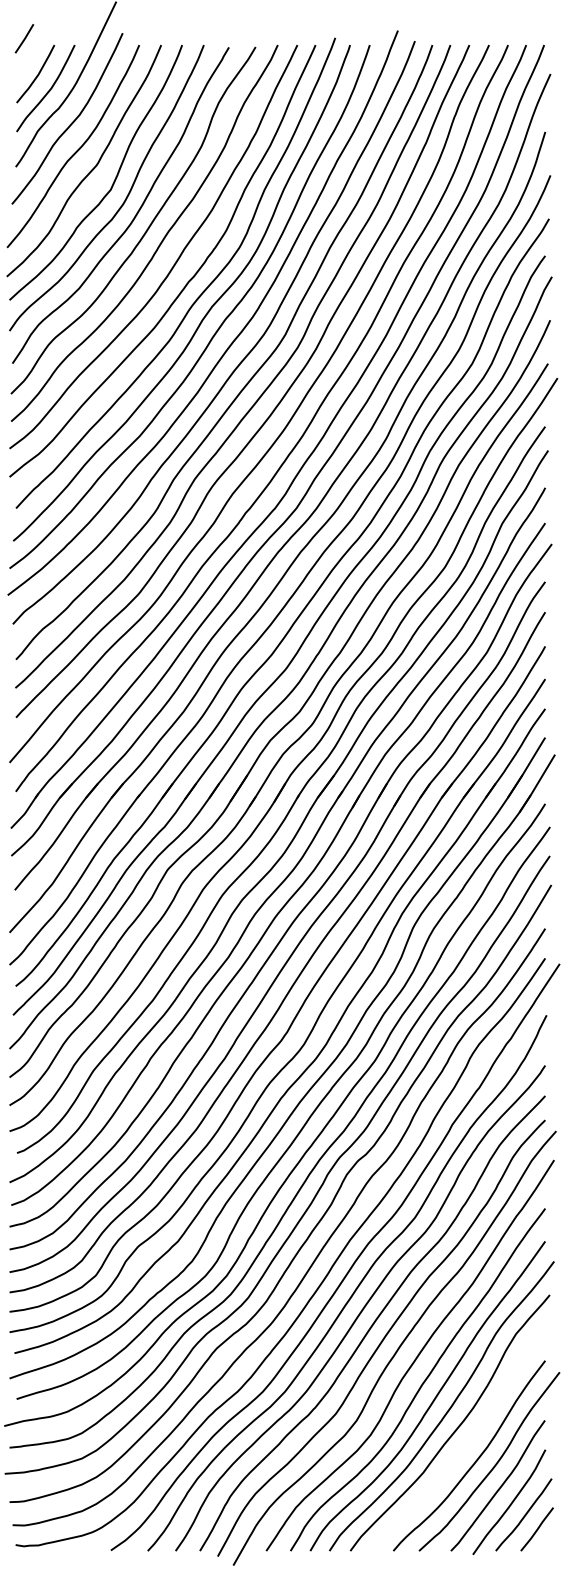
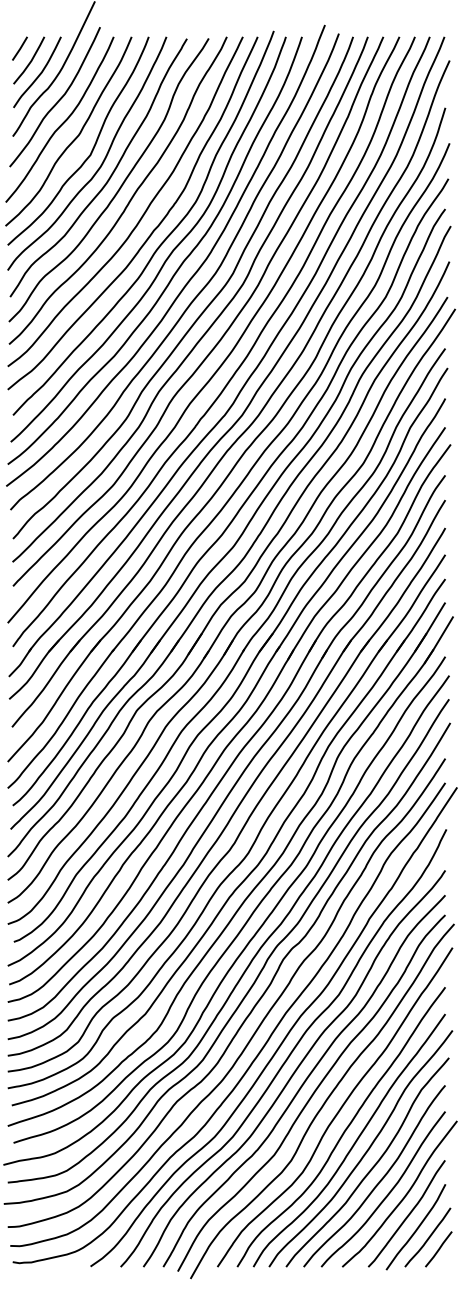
line: (23, 38) -> (19, 48), moved
curve: (464, 1445) -> (379, 1180), added

